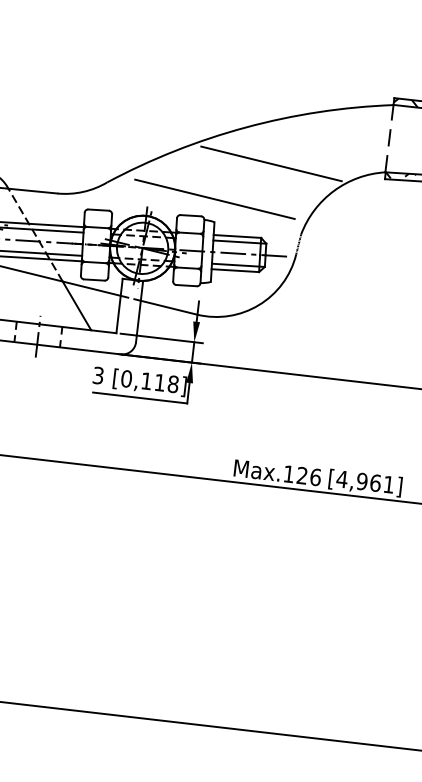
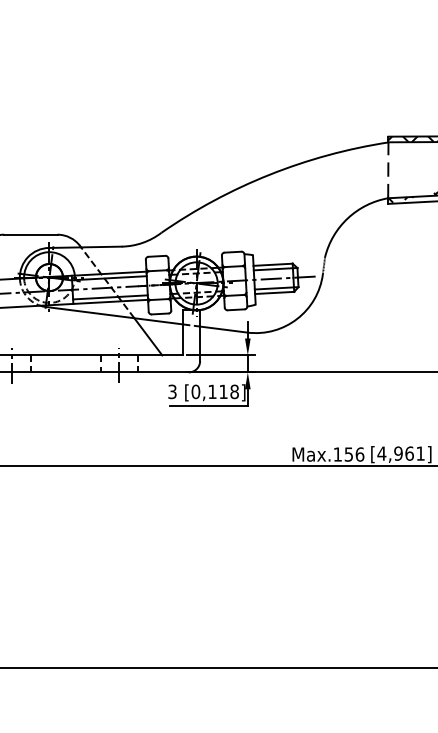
line: (272, 163) -> (294, 201), removed
line: (215, 199) -> (251, 236), removed
text: (301, 475) -> (348, 454), Max.126 -> Max.156

